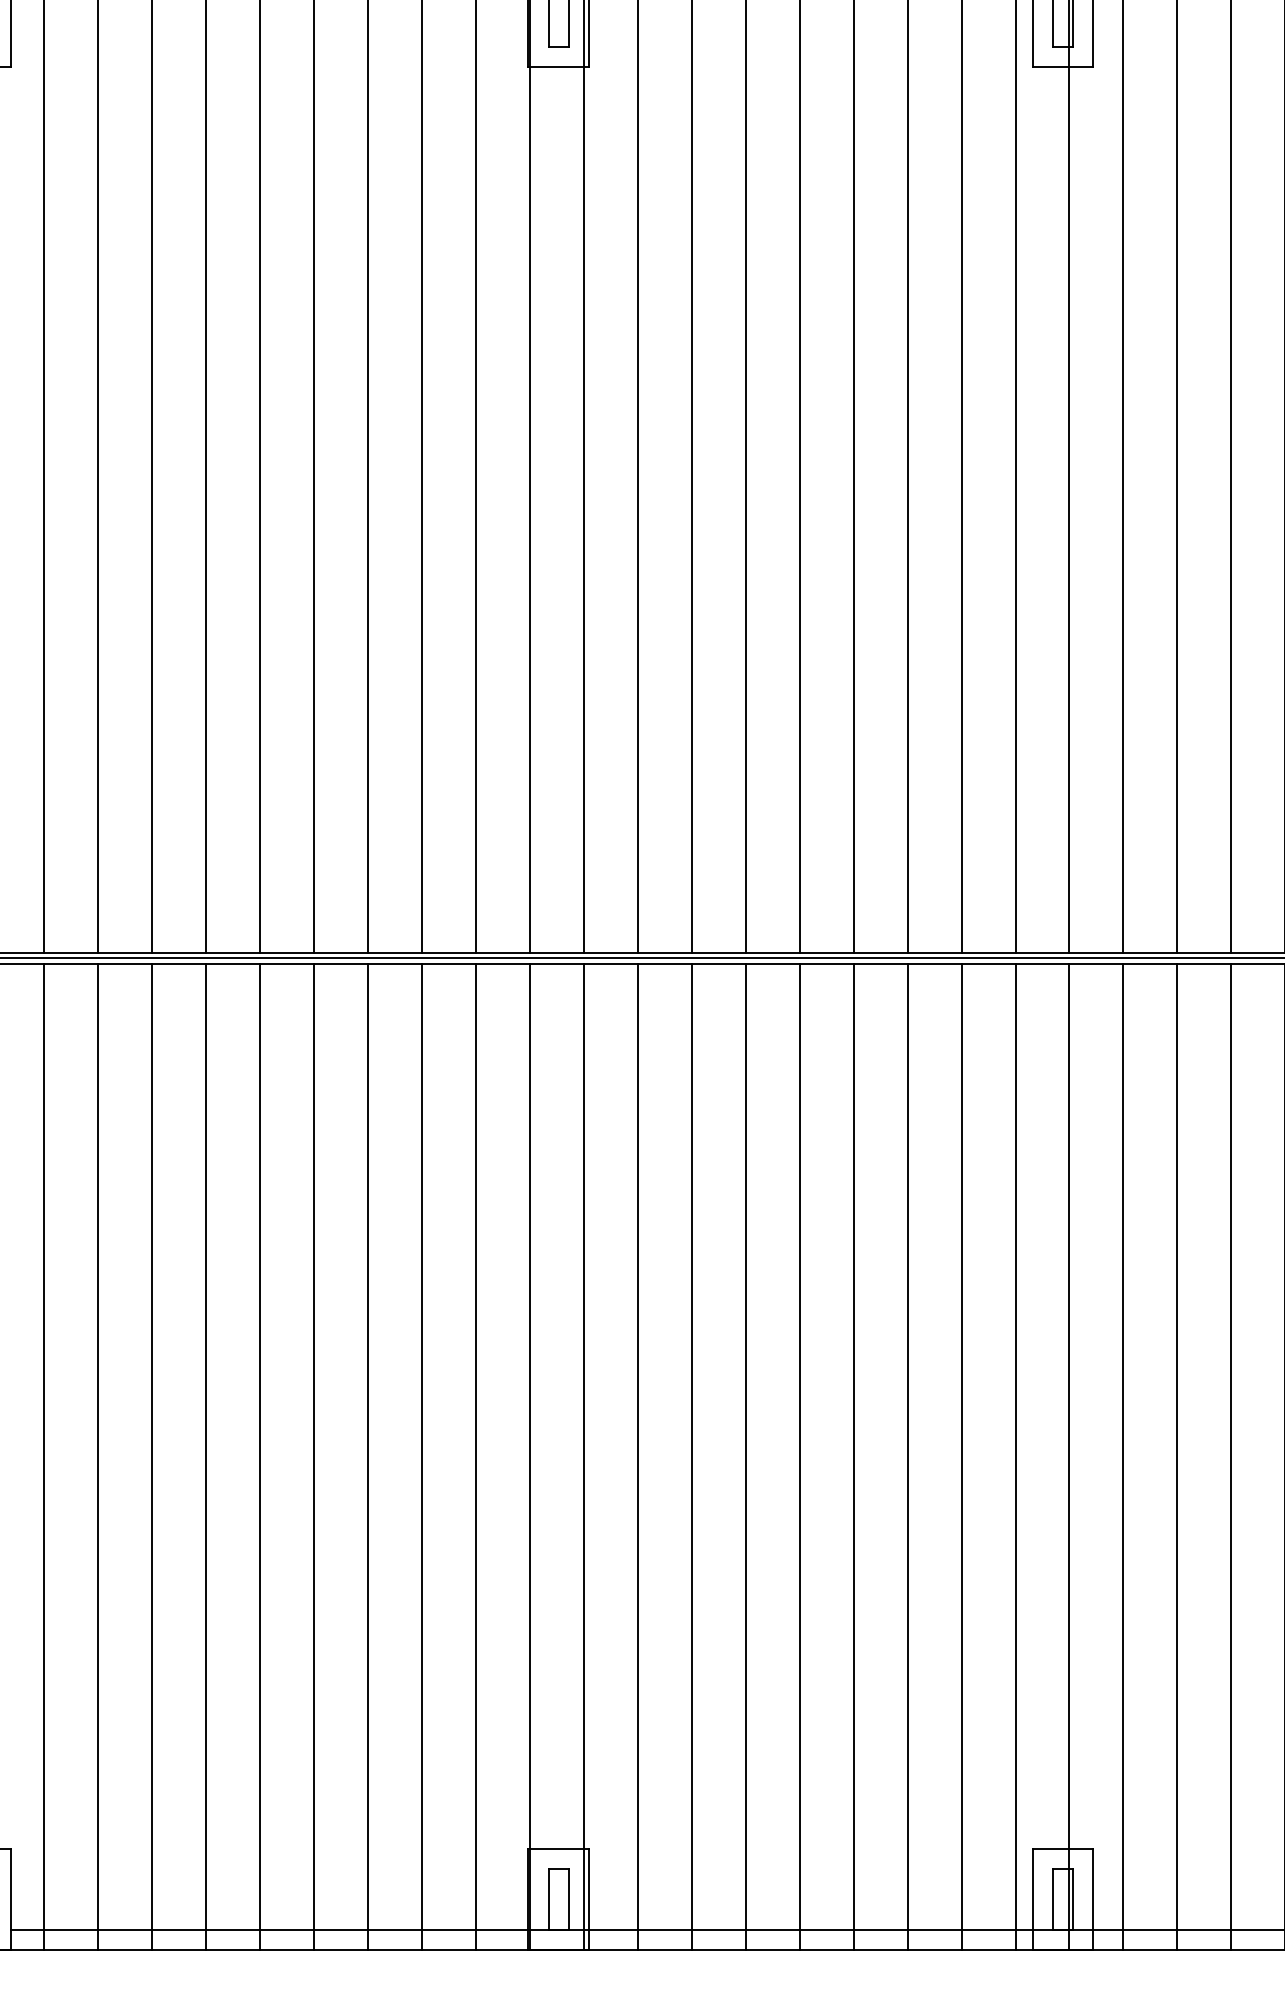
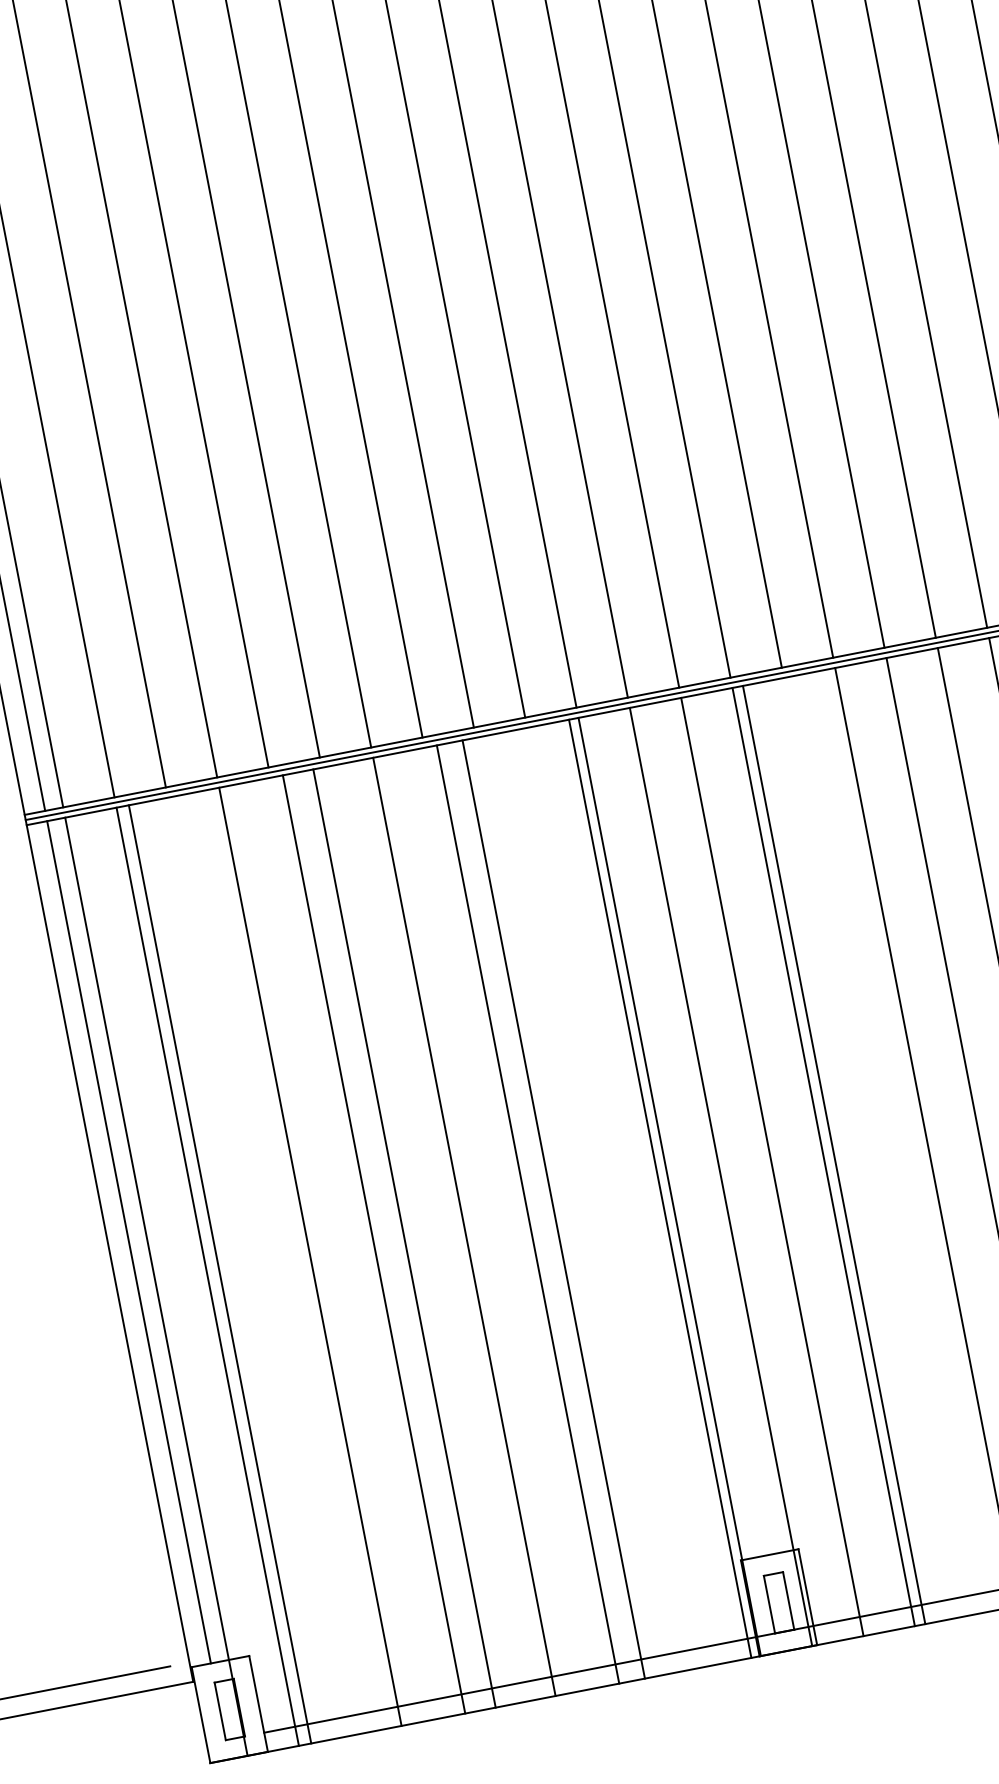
line: (97, 1456) -> (219, 1274), moved
line: (205, 1456) -> (404, 1238), moved
line: (259, 1456) -> (373, 1244), moved
line: (367, 1456) -> (553, 1209), moved
line: (421, 1456) -> (527, 1214), moved
line: (475, 1456) -> (659, 1188), moved
line: (745, 1456) -> (833, 1154), moved

